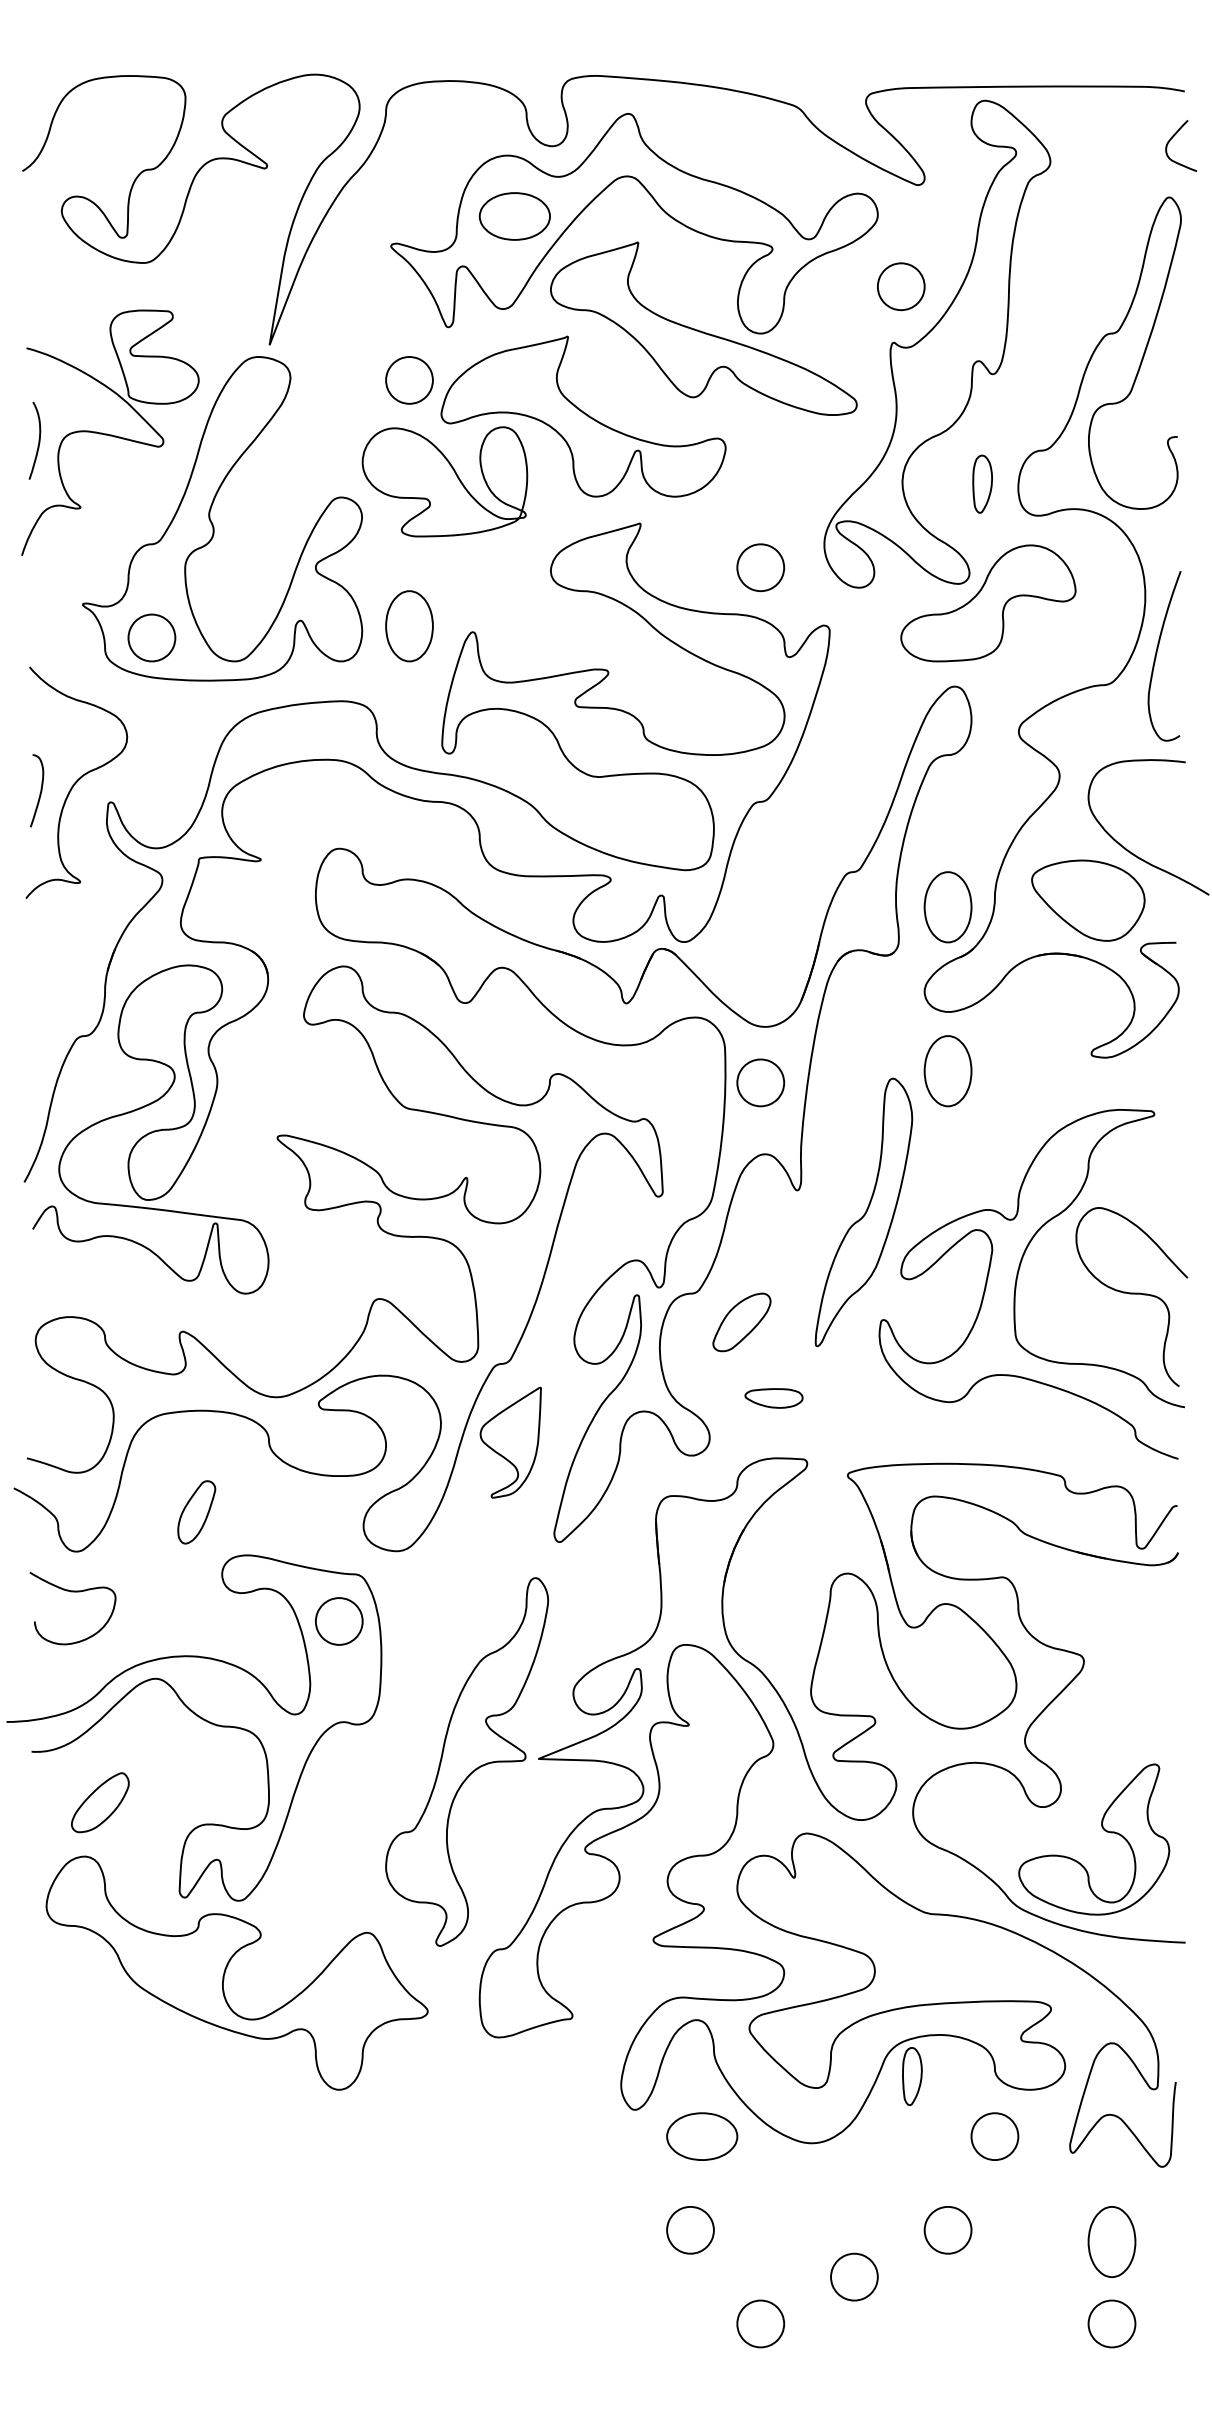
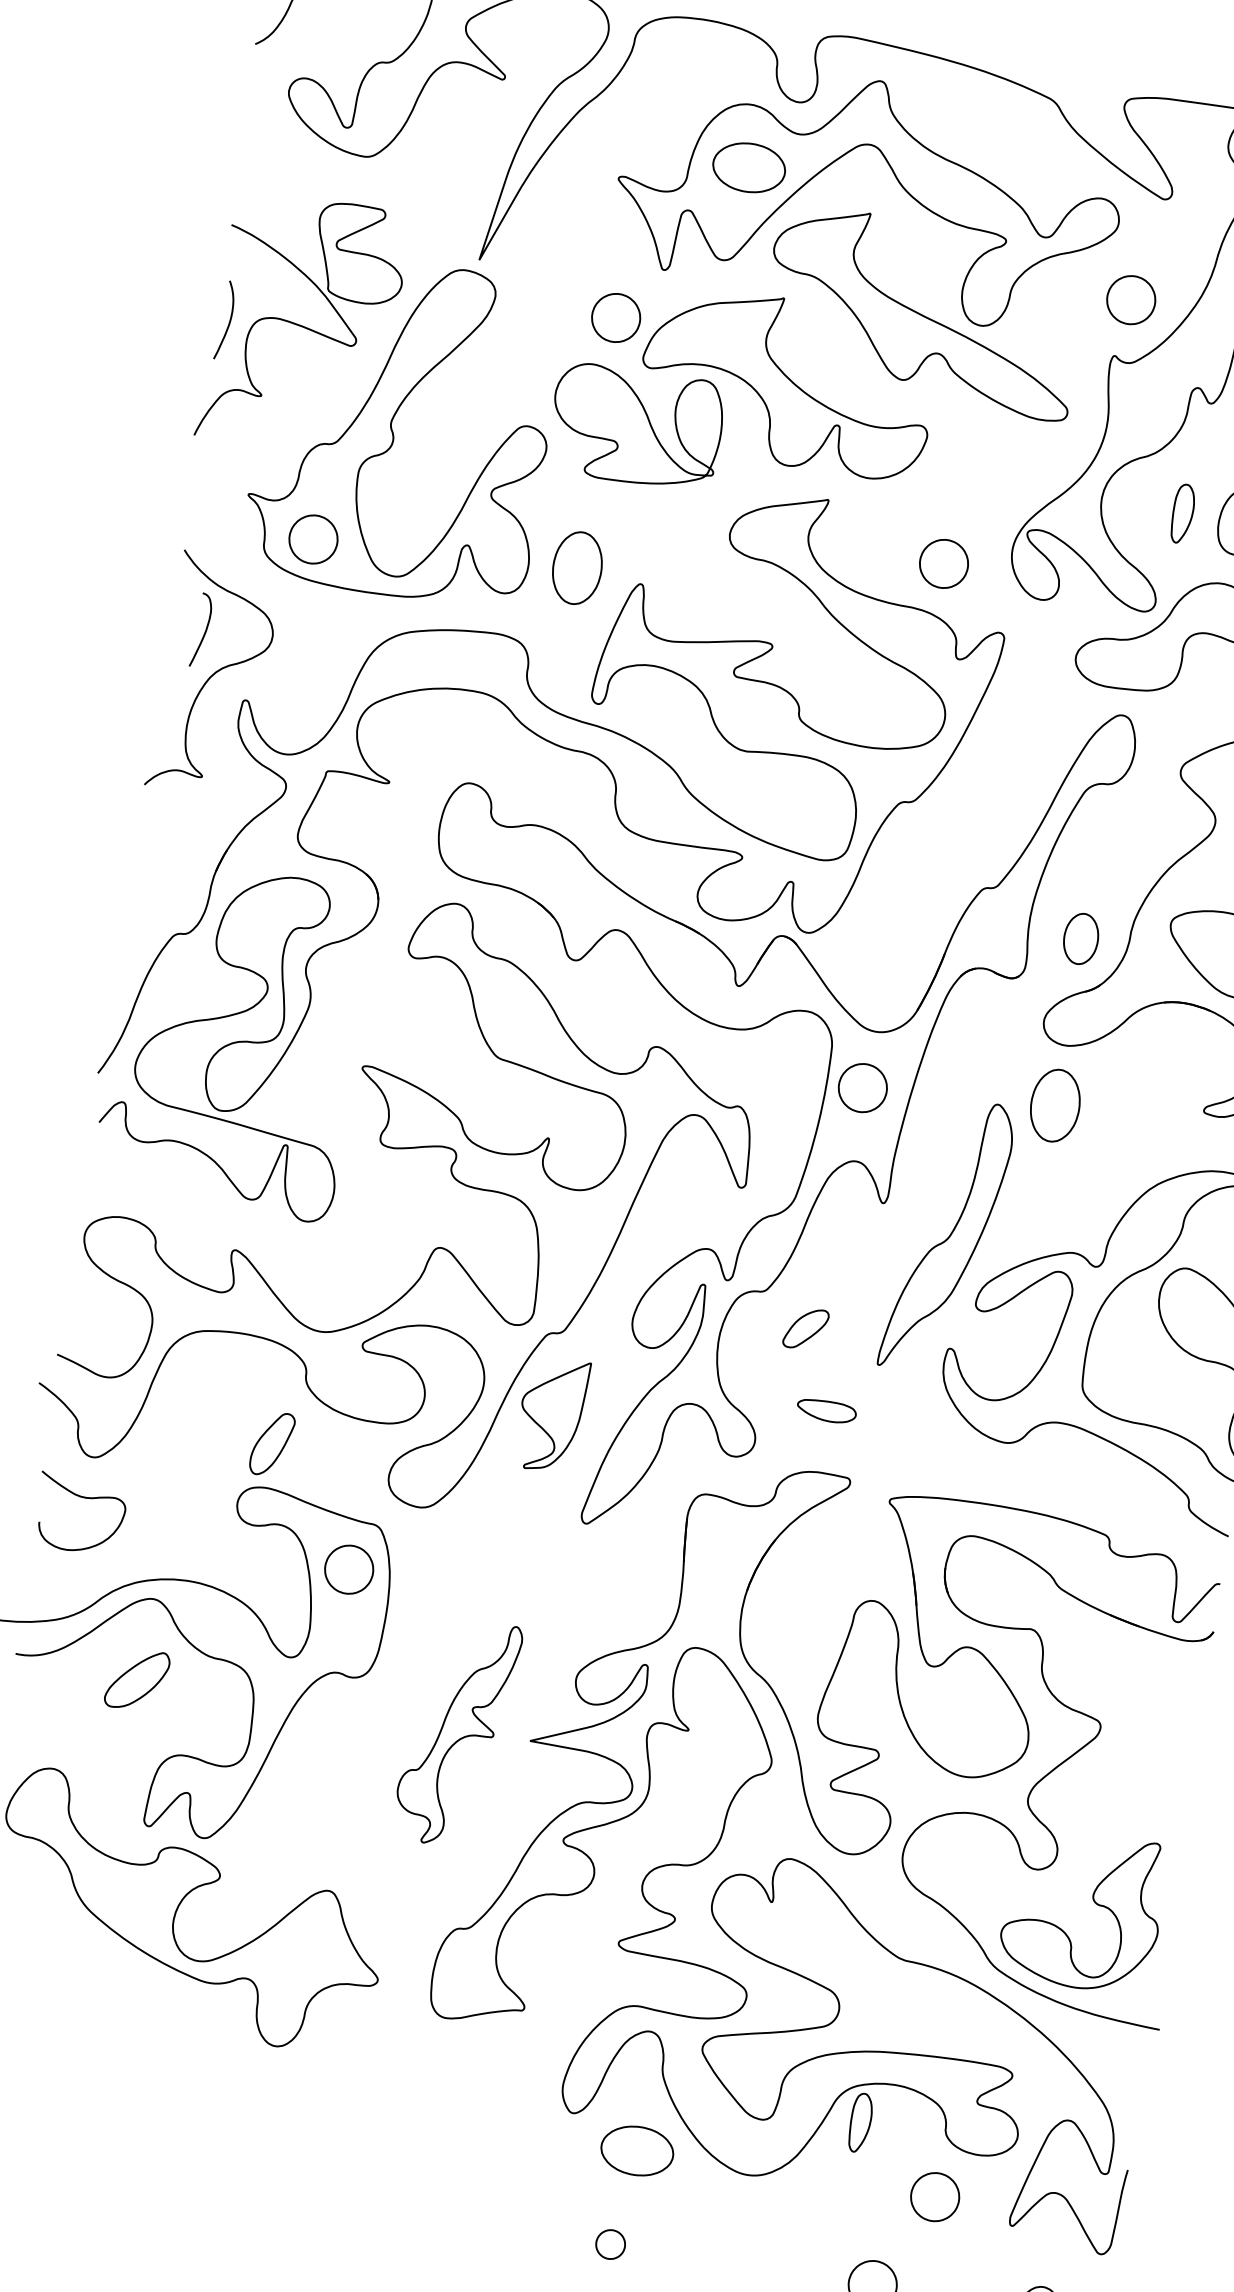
curve: (40, 790) -> (205, 630), moved
part: (947, 907) -> (1080, 939), size x0.7
part: (741, 1322) -> (805, 1328), size x0.7
part: (196, 1512) -> (271, 1444), moved
part: (467, 1761) -> (457, 1732), size x0.6
part: (100, 1802) -> (137, 1679), moved
part: (690, 2230) -> (610, 2244), size x0.6

